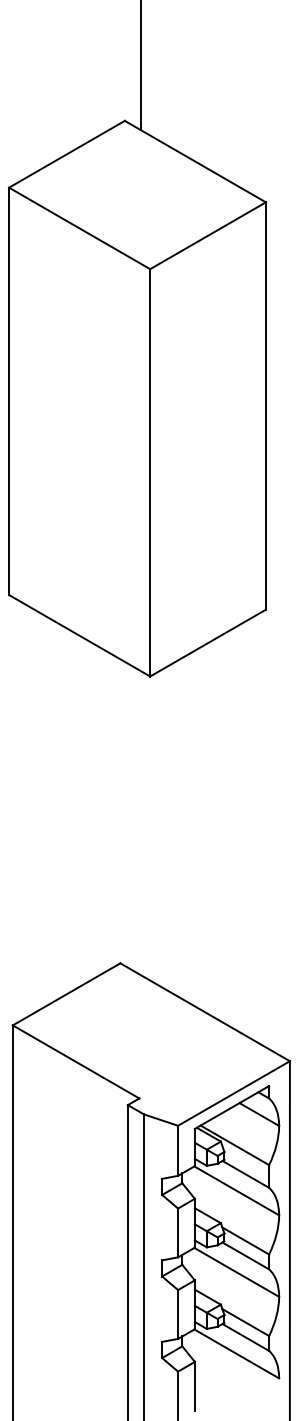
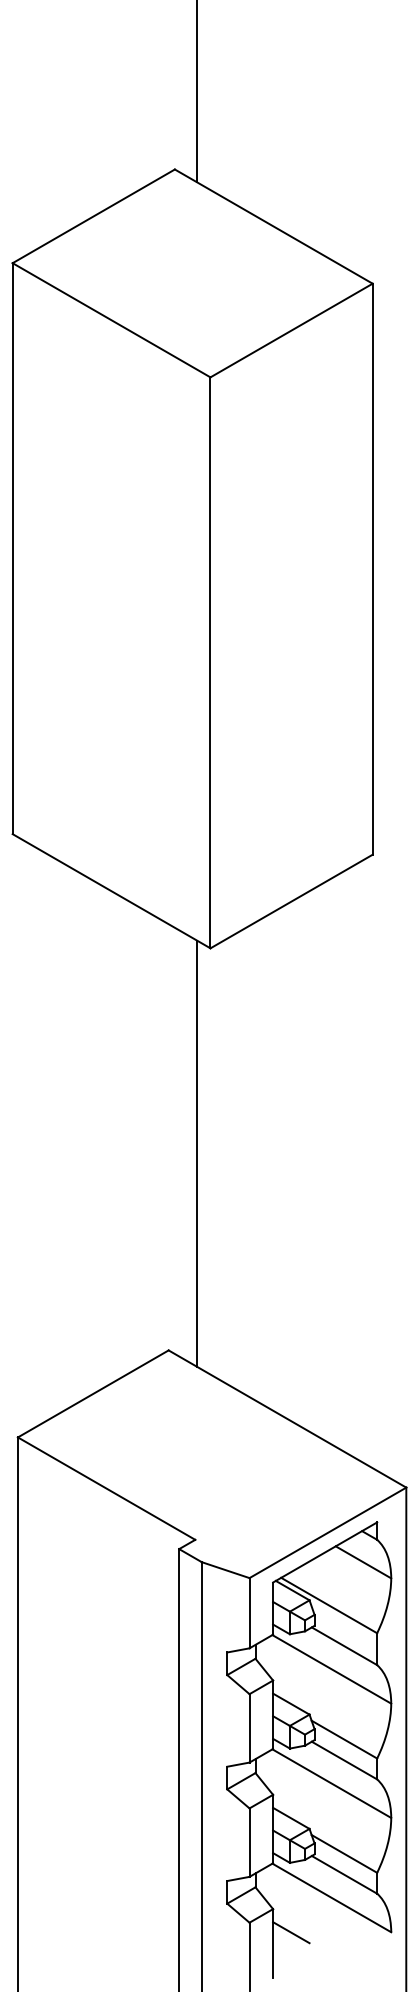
line: (140, 822) -> (197, 1153), added
line: (207, 1378) -> (291, 1932), added

